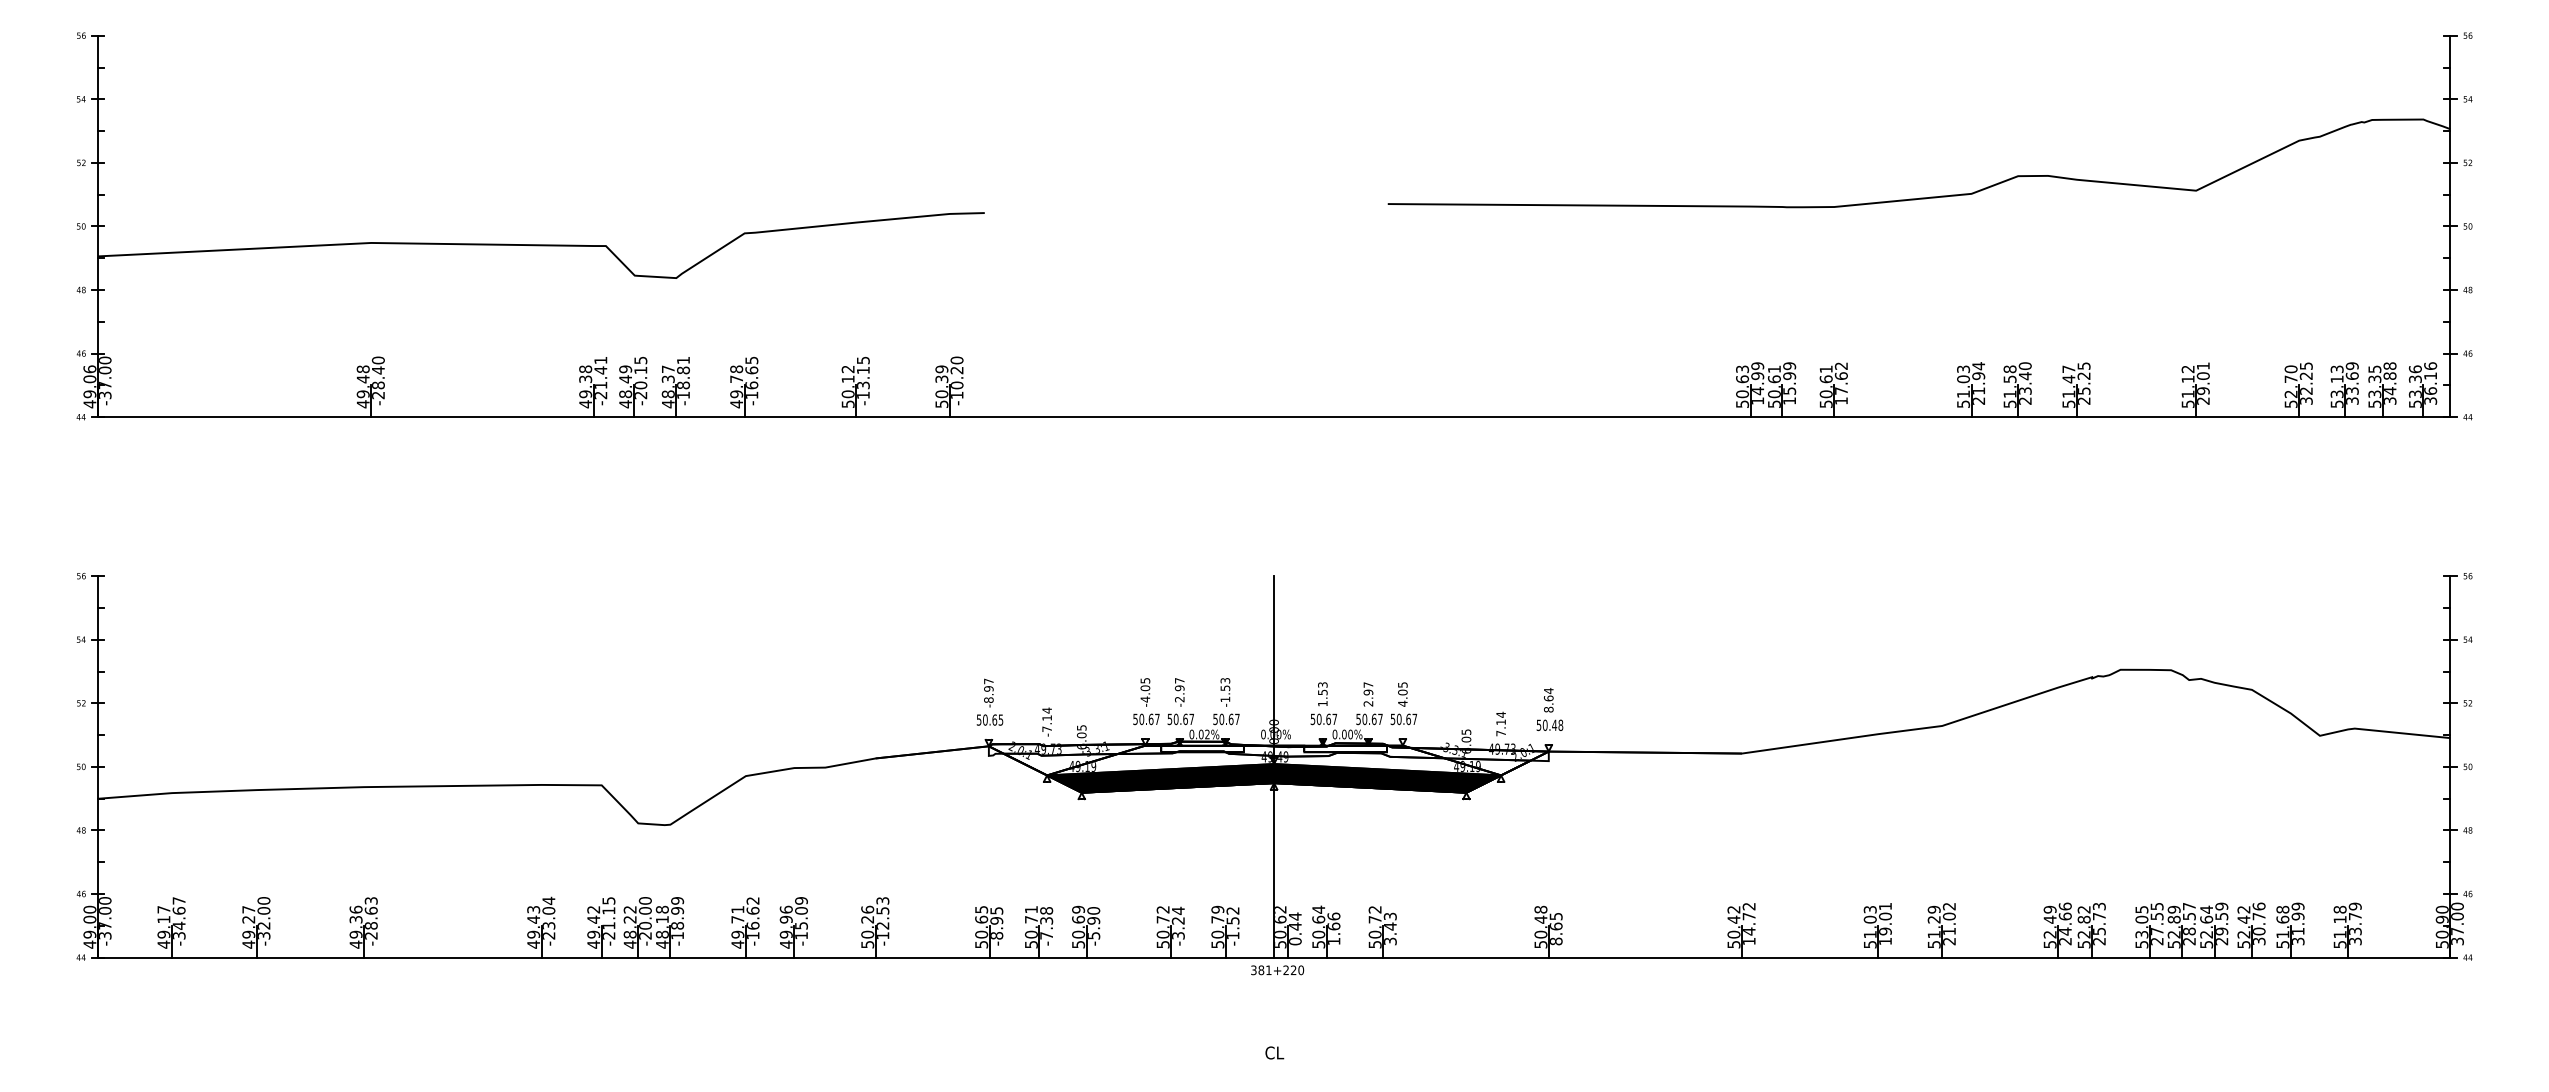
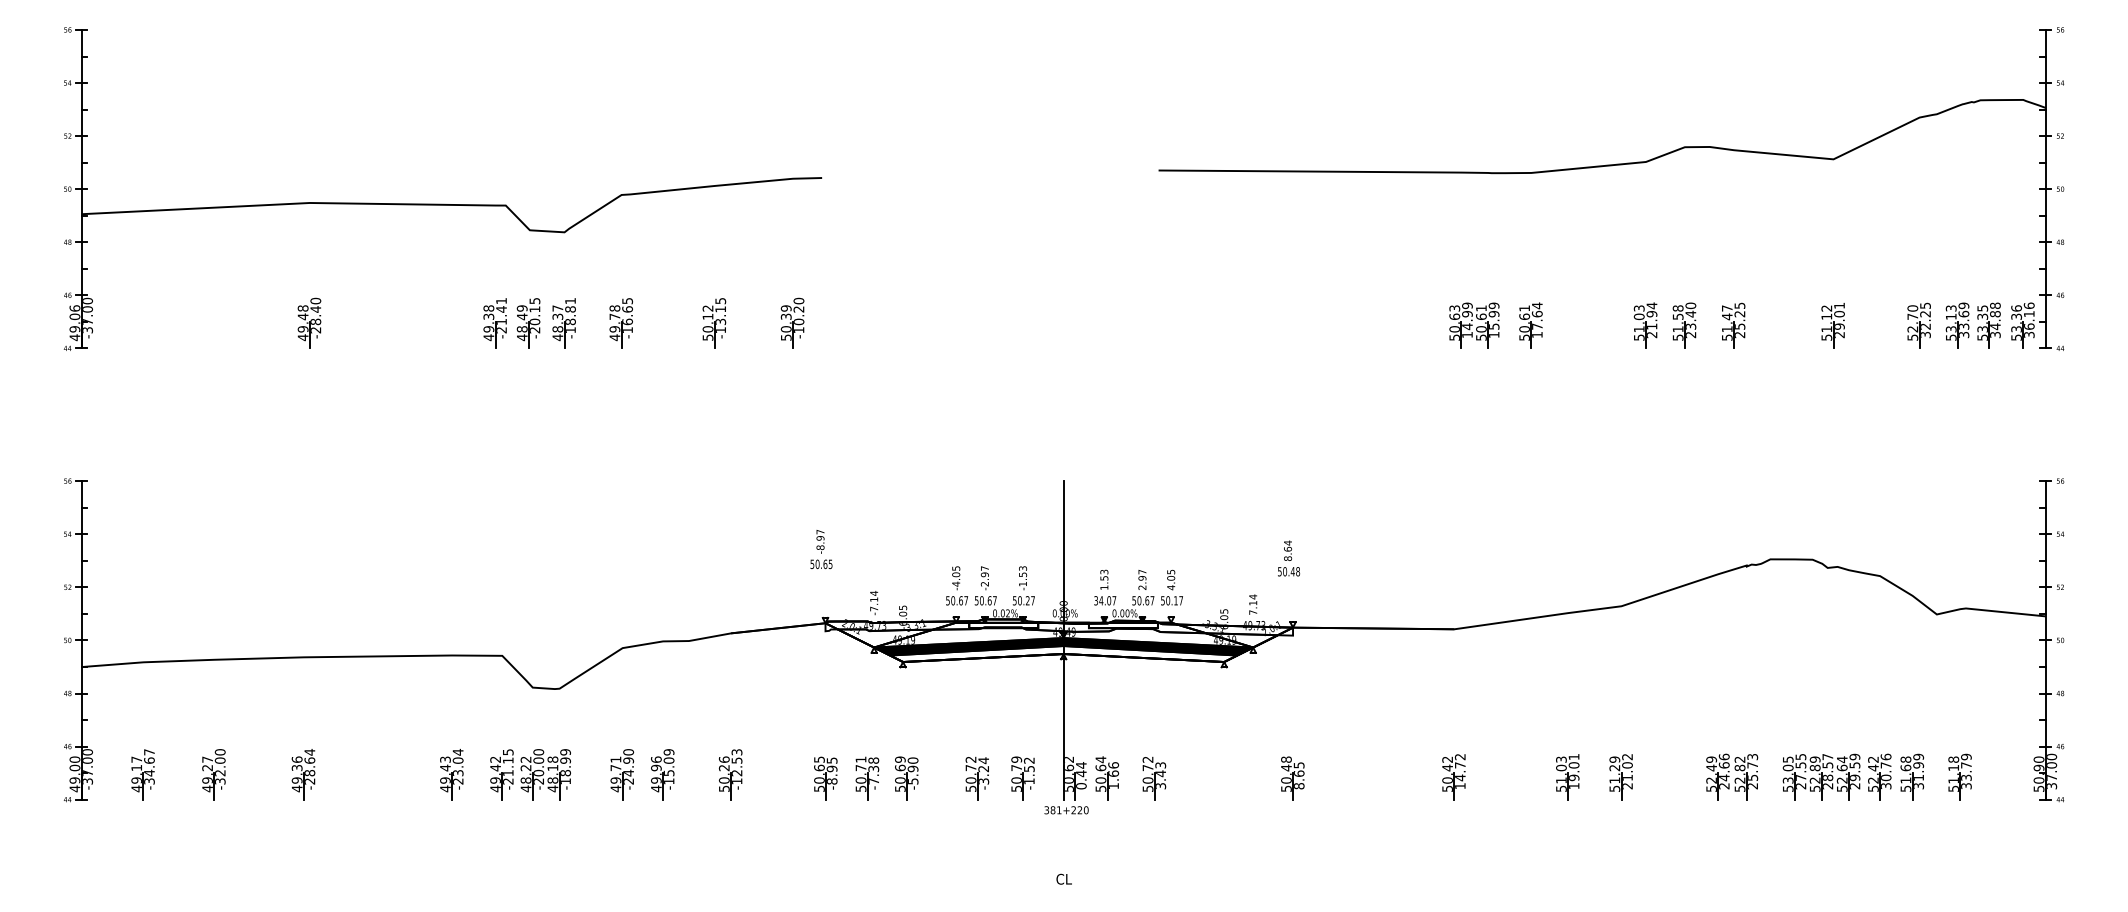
text: (1840, 365) -> (1536, 305), 17.62 -> 17.64
line: (1273, 417) -> (1063, 348), removed
text: (990, 702) -> (821, 549), moved
text: (1550, 709) -> (1289, 558), moved
text: (1230, 719) -> (1027, 600), 50.67 -> 50.27
text: (1320, 719) -> (1102, 600), 50.67 -> 34.07
text: (1408, 719) -> (1175, 600), 50.67 -> 50.17
fill: (1273, 783) -> (1063, 654), removed
text: (370, 901) -> (309, 752), -28.63 -> -28.64
text: (752, 917) -> (628, 766), -16.62 -> -24.90
line: (1273, 957) -> (1063, 799), removed

